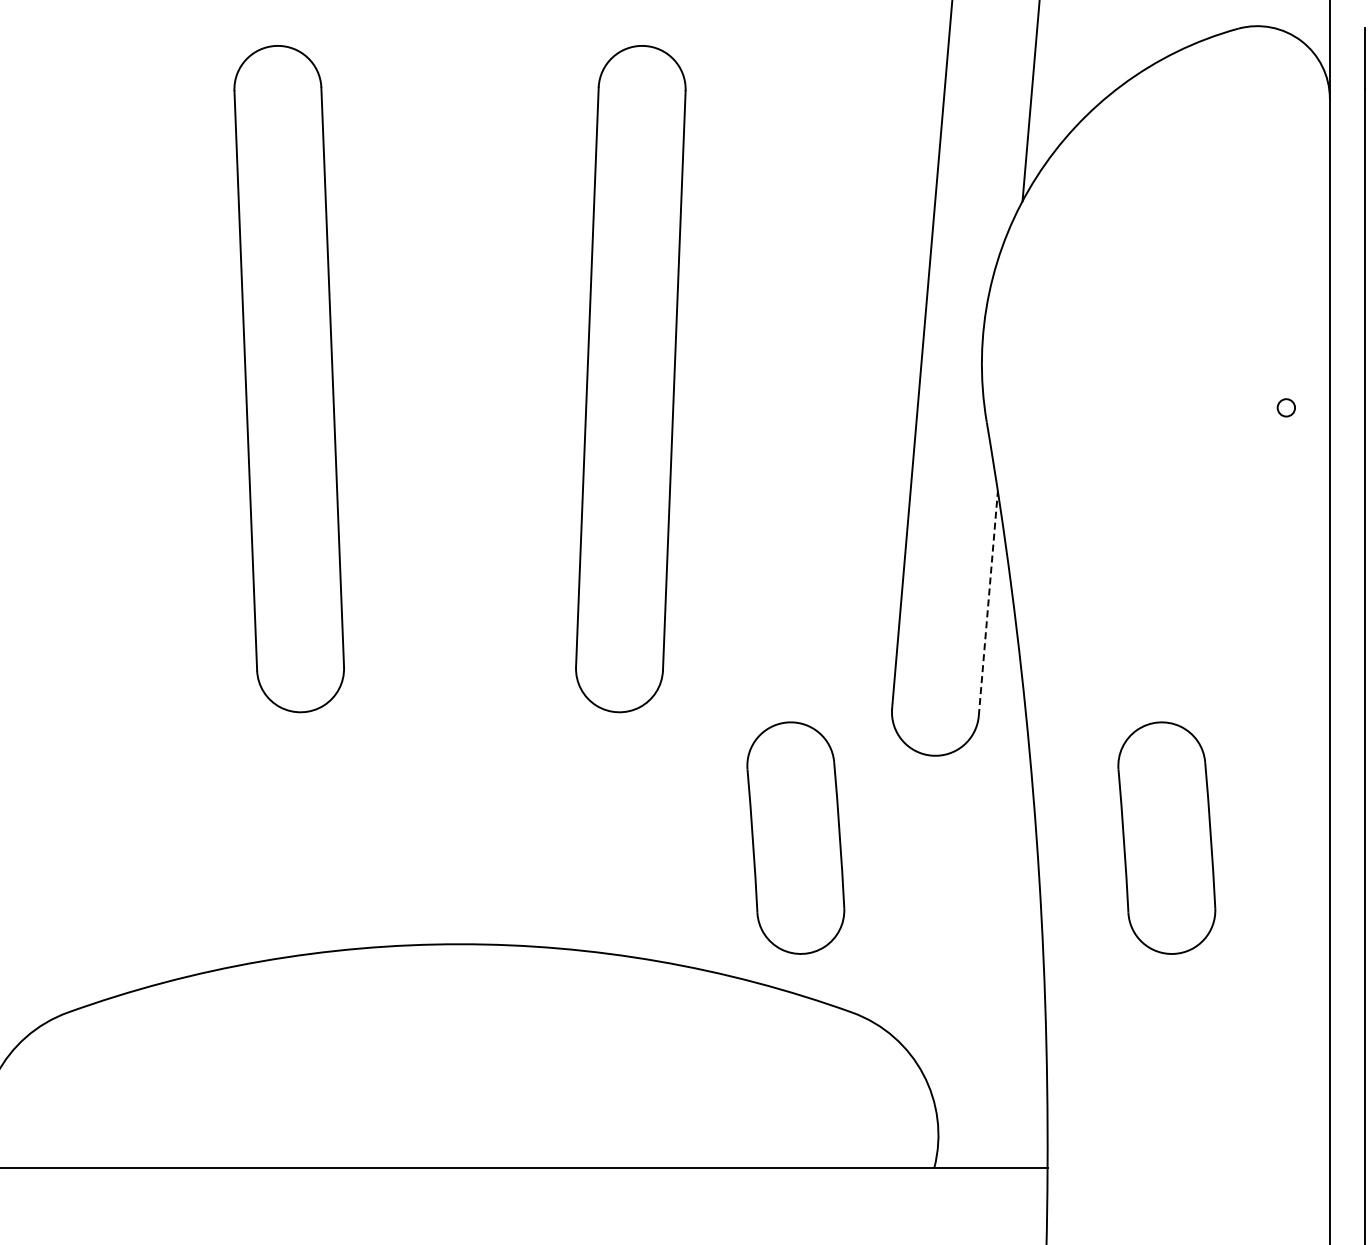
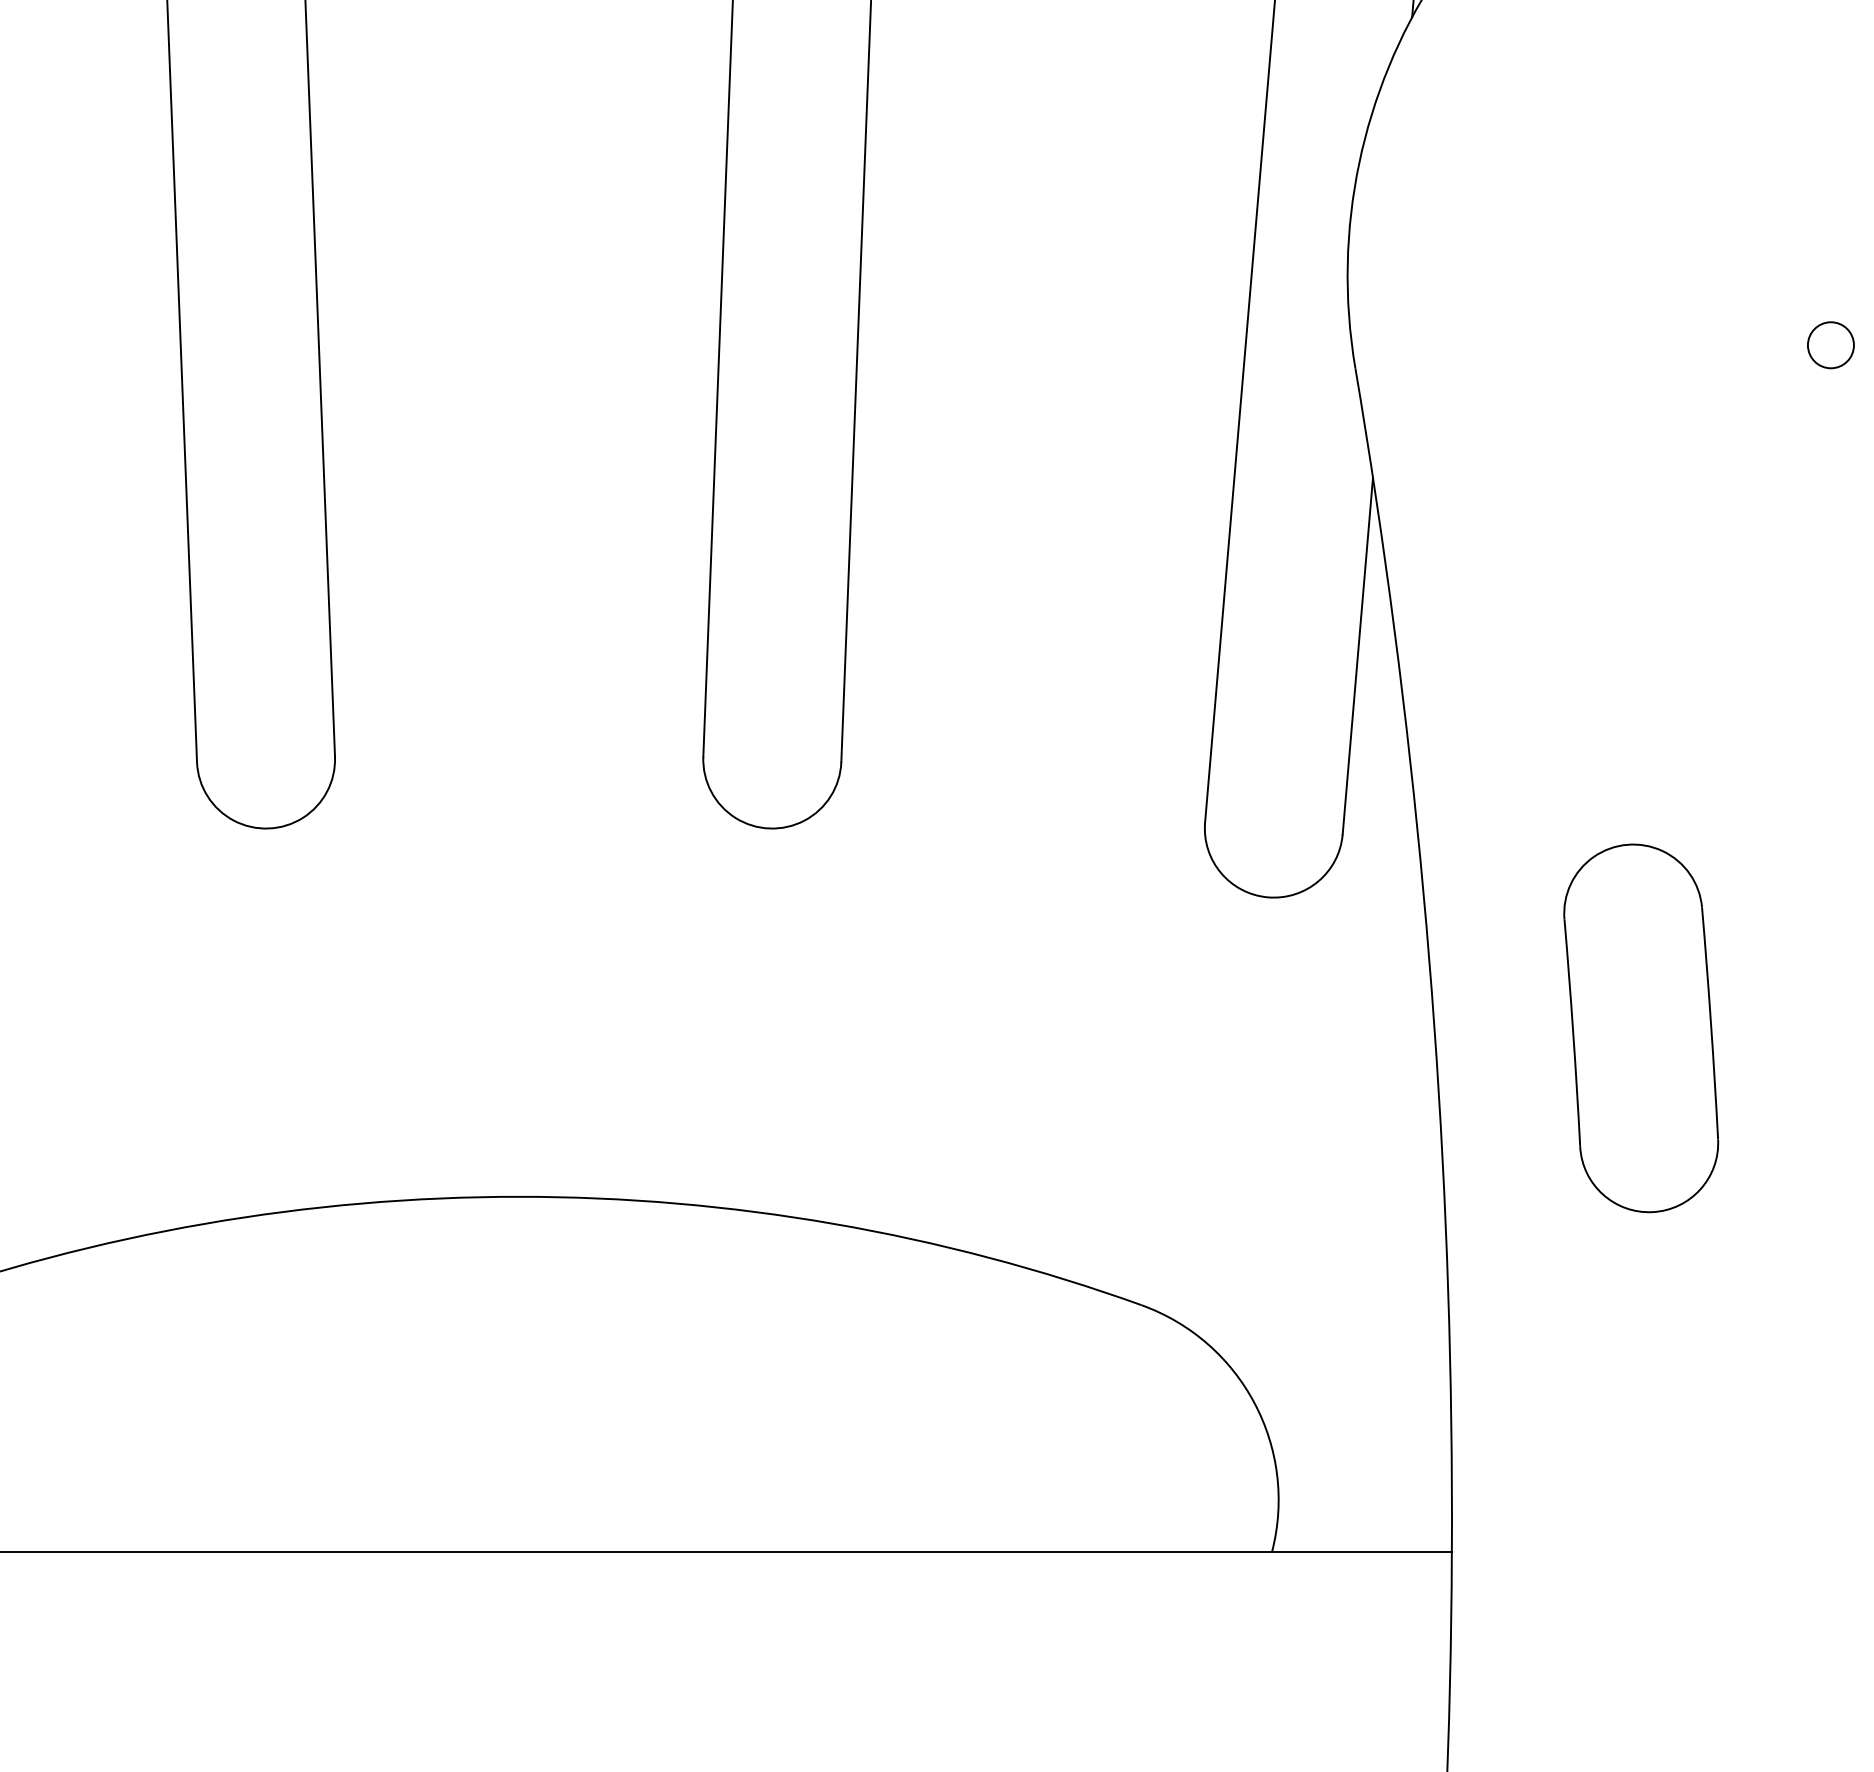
circle: (1285, 407) -> (1829, 344), size x1.67
line: (988, 603) -> (1358, 655), dashed -> solid
part: (795, 837) -> (1051, 1027), removed

